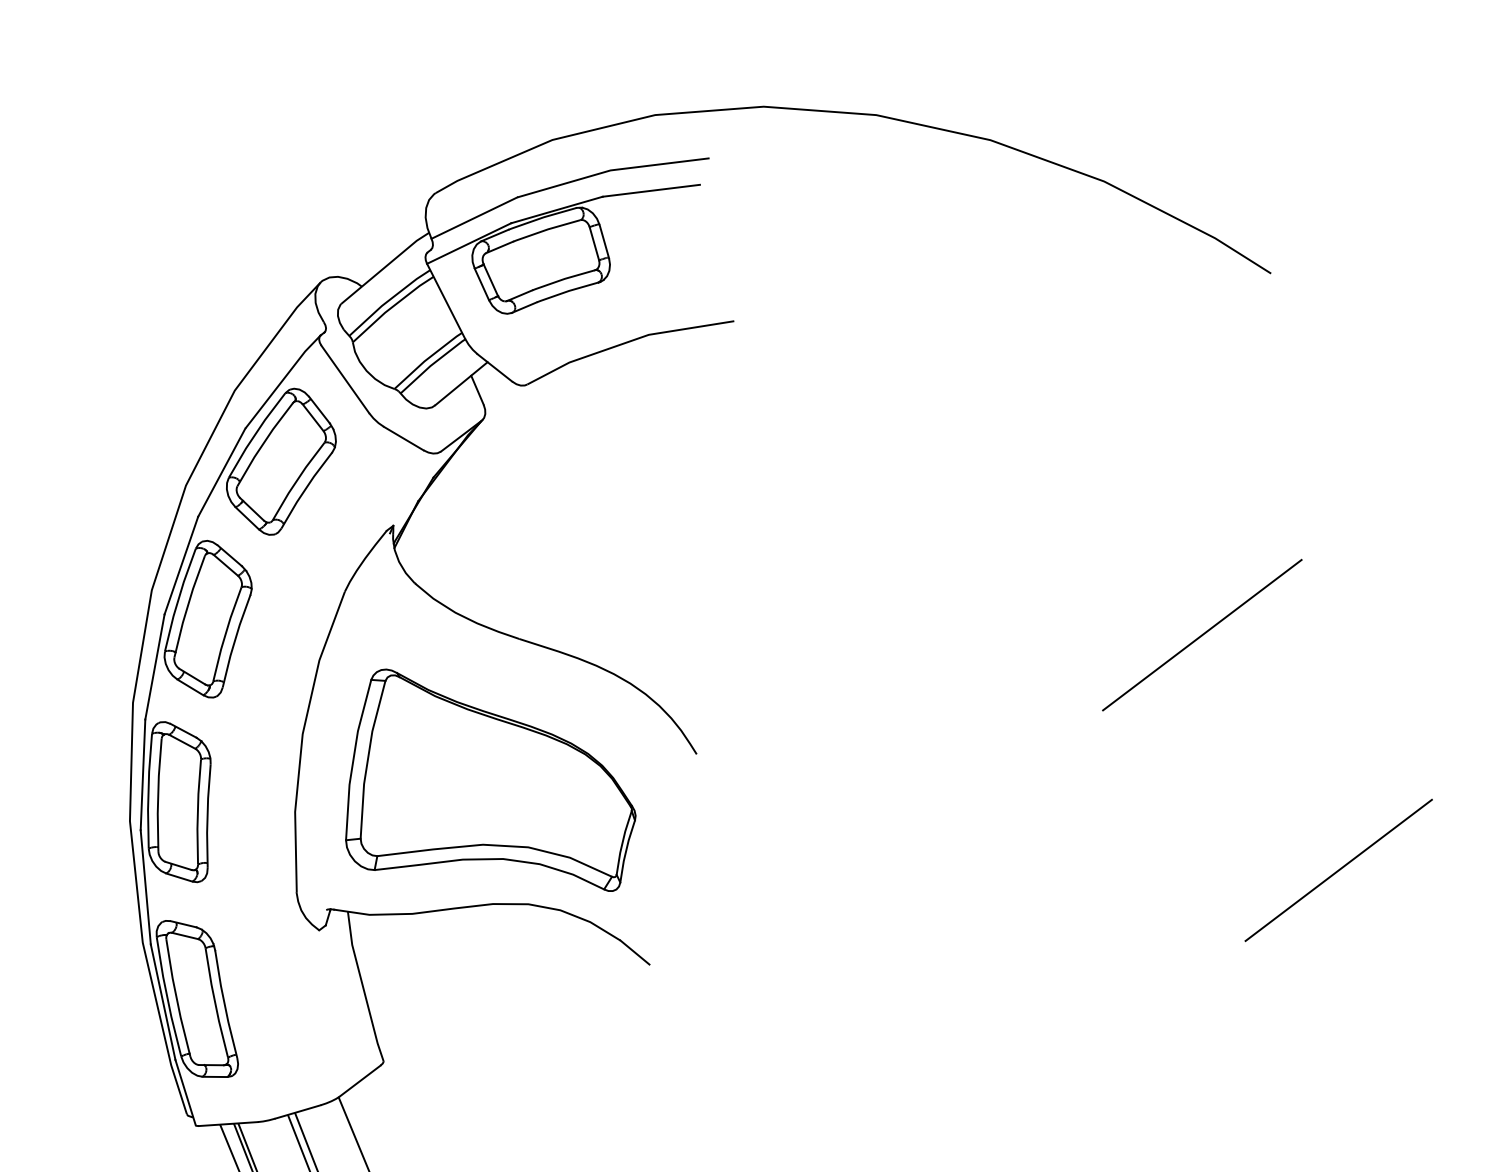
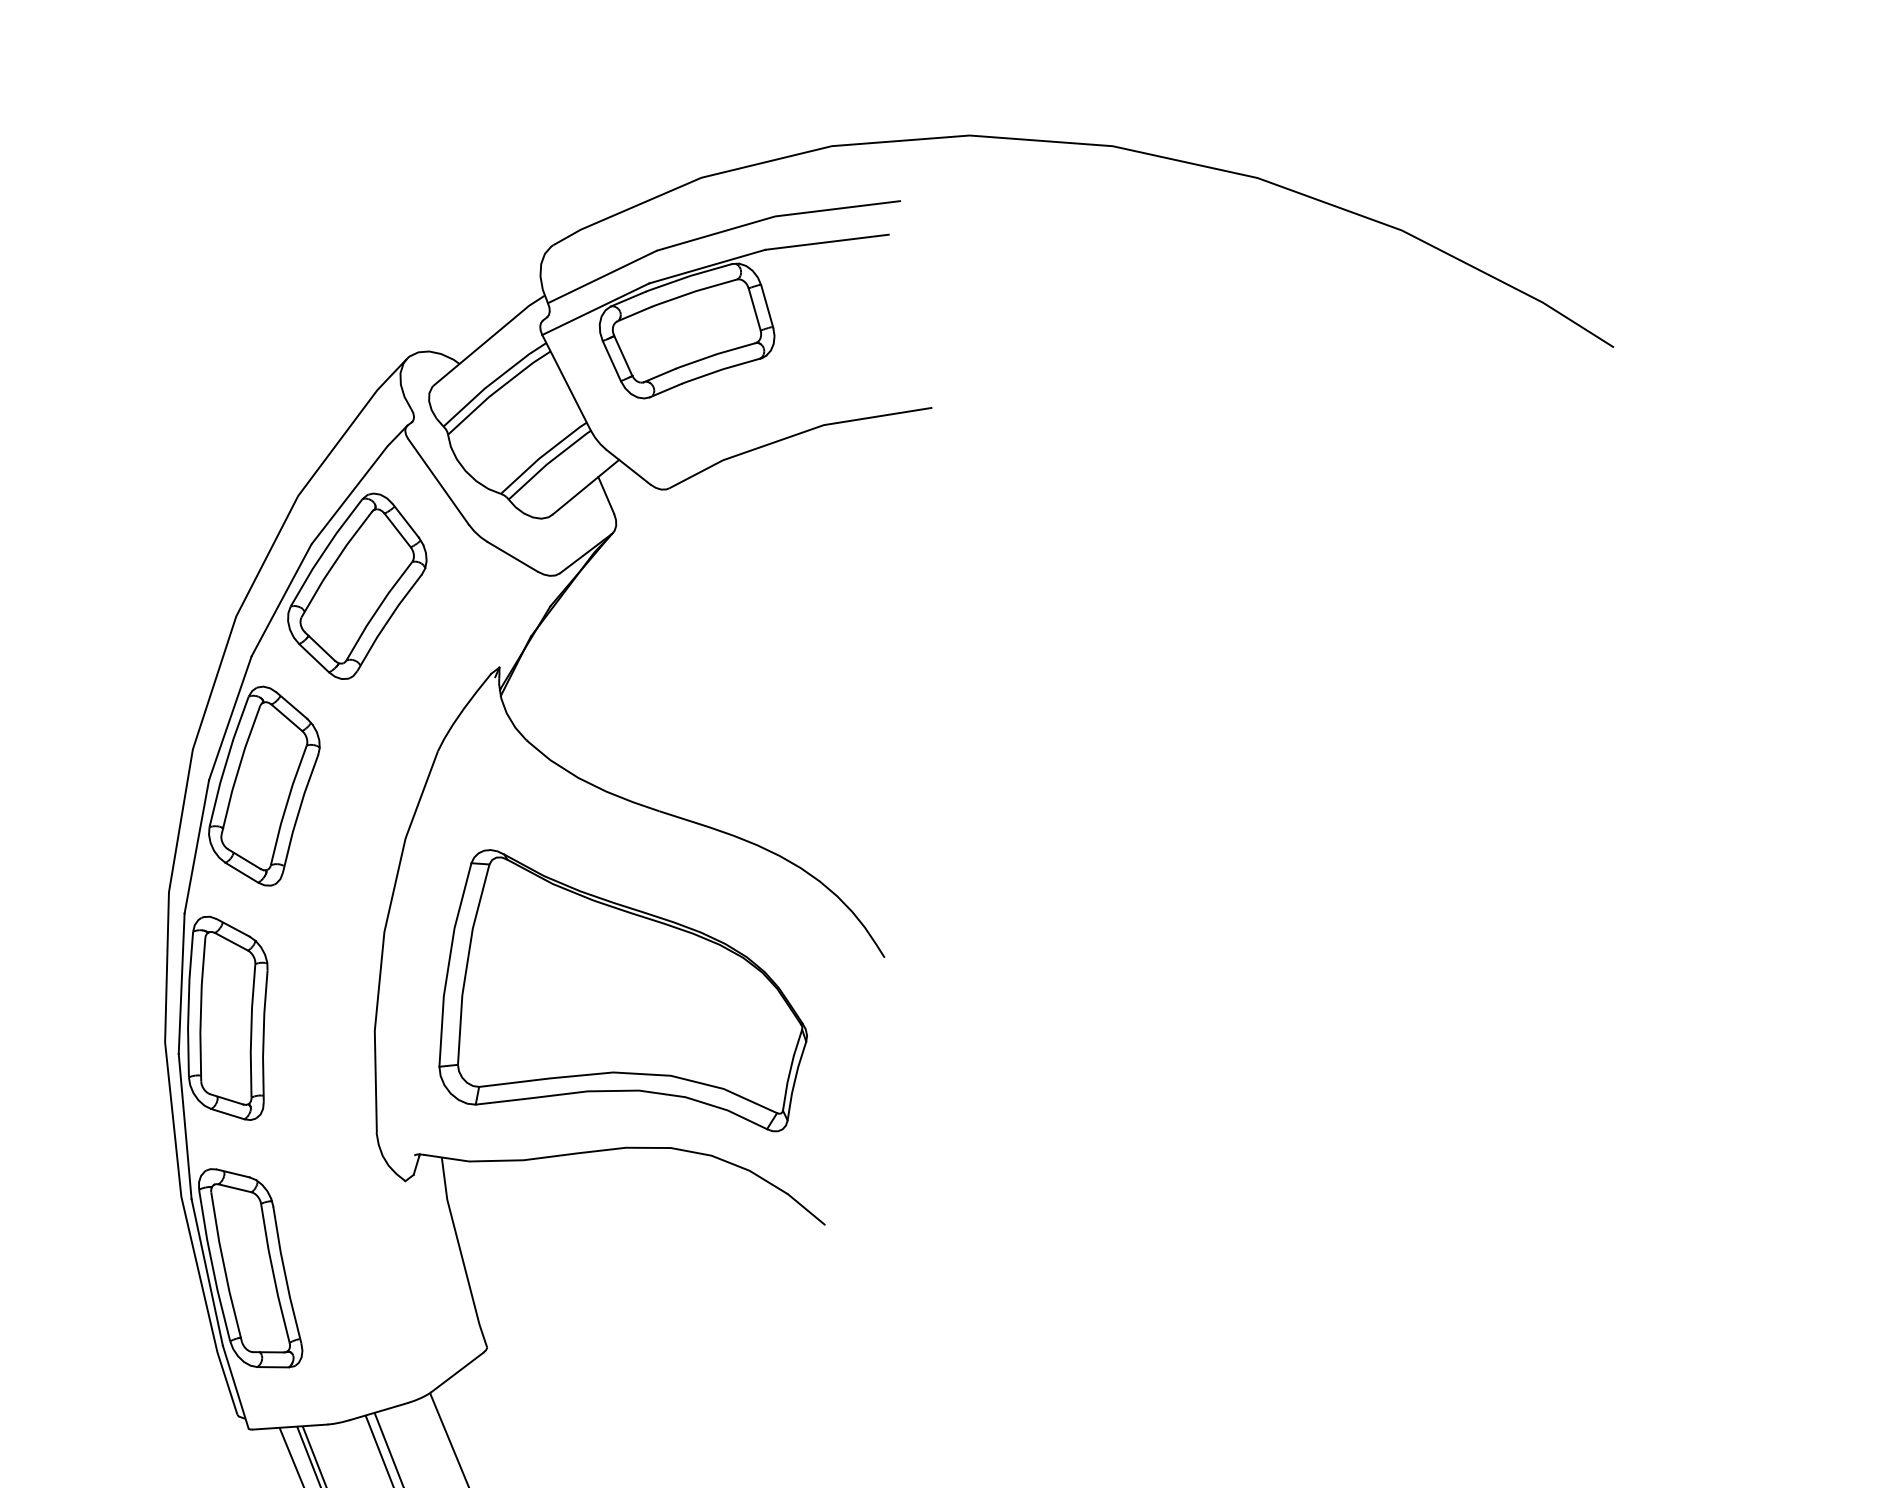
line: (1202, 634) -> (1526, 805), removed
line: (1338, 869) -> (1699, 1104), removed

